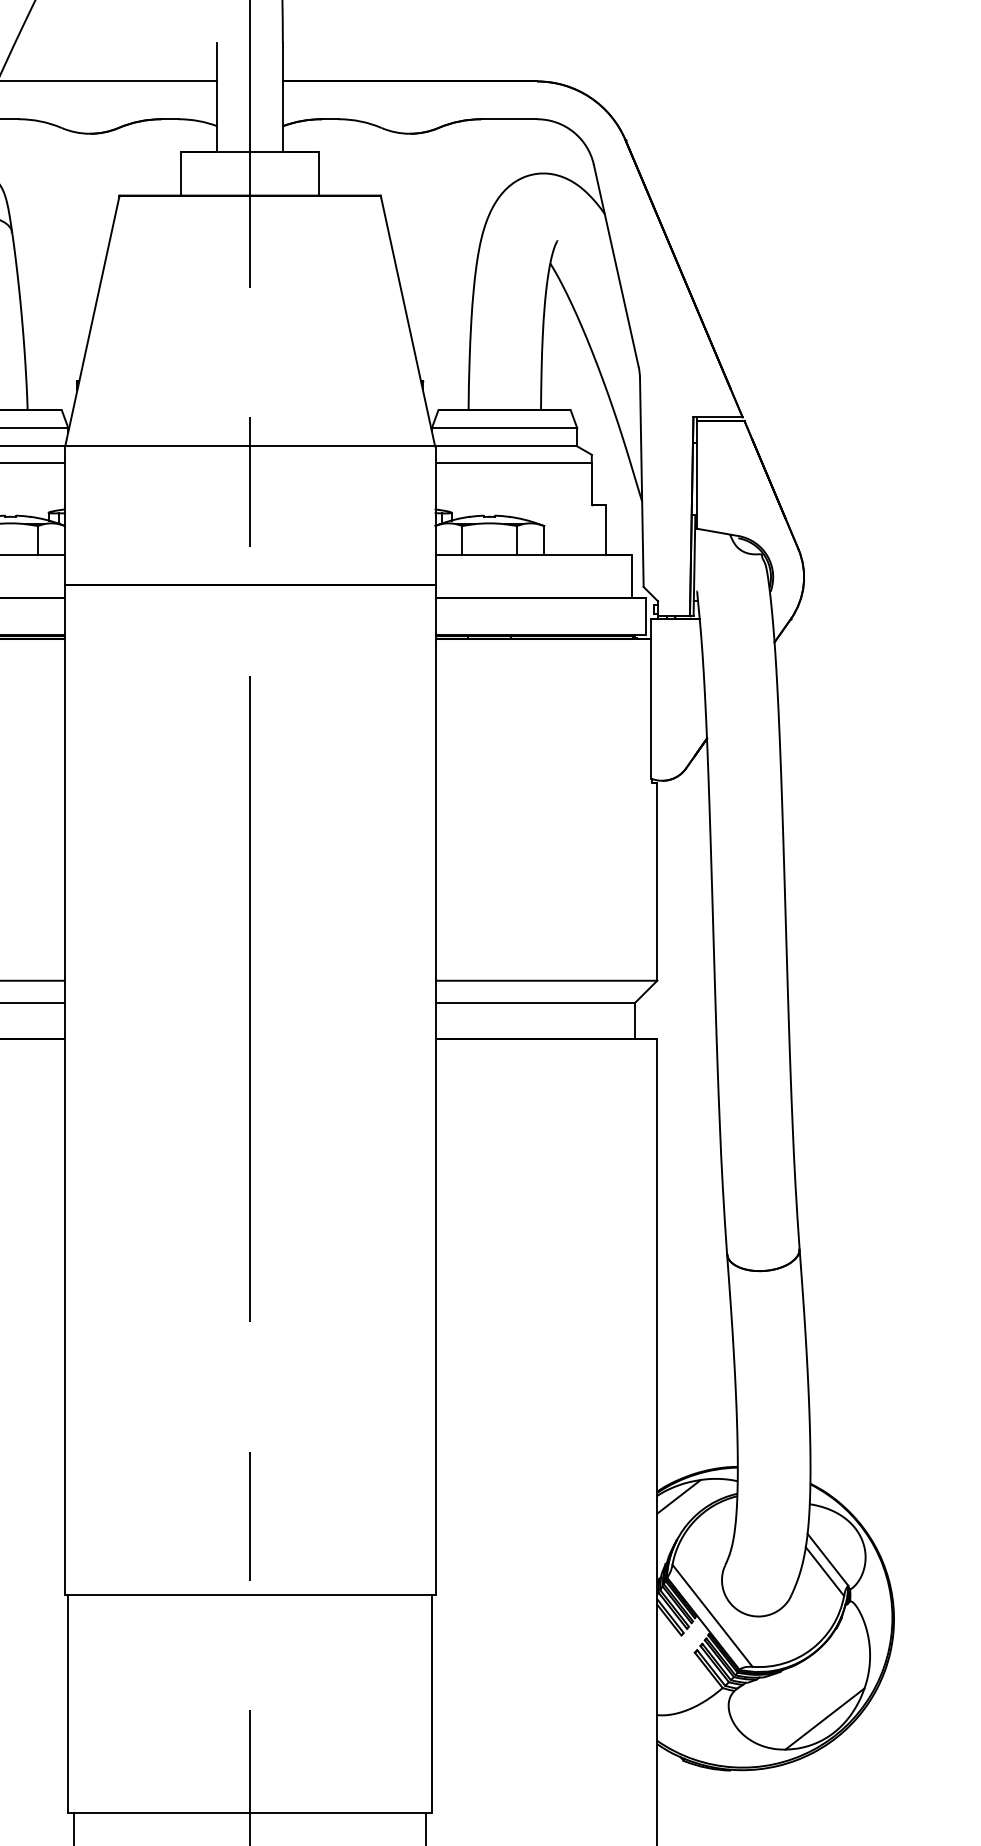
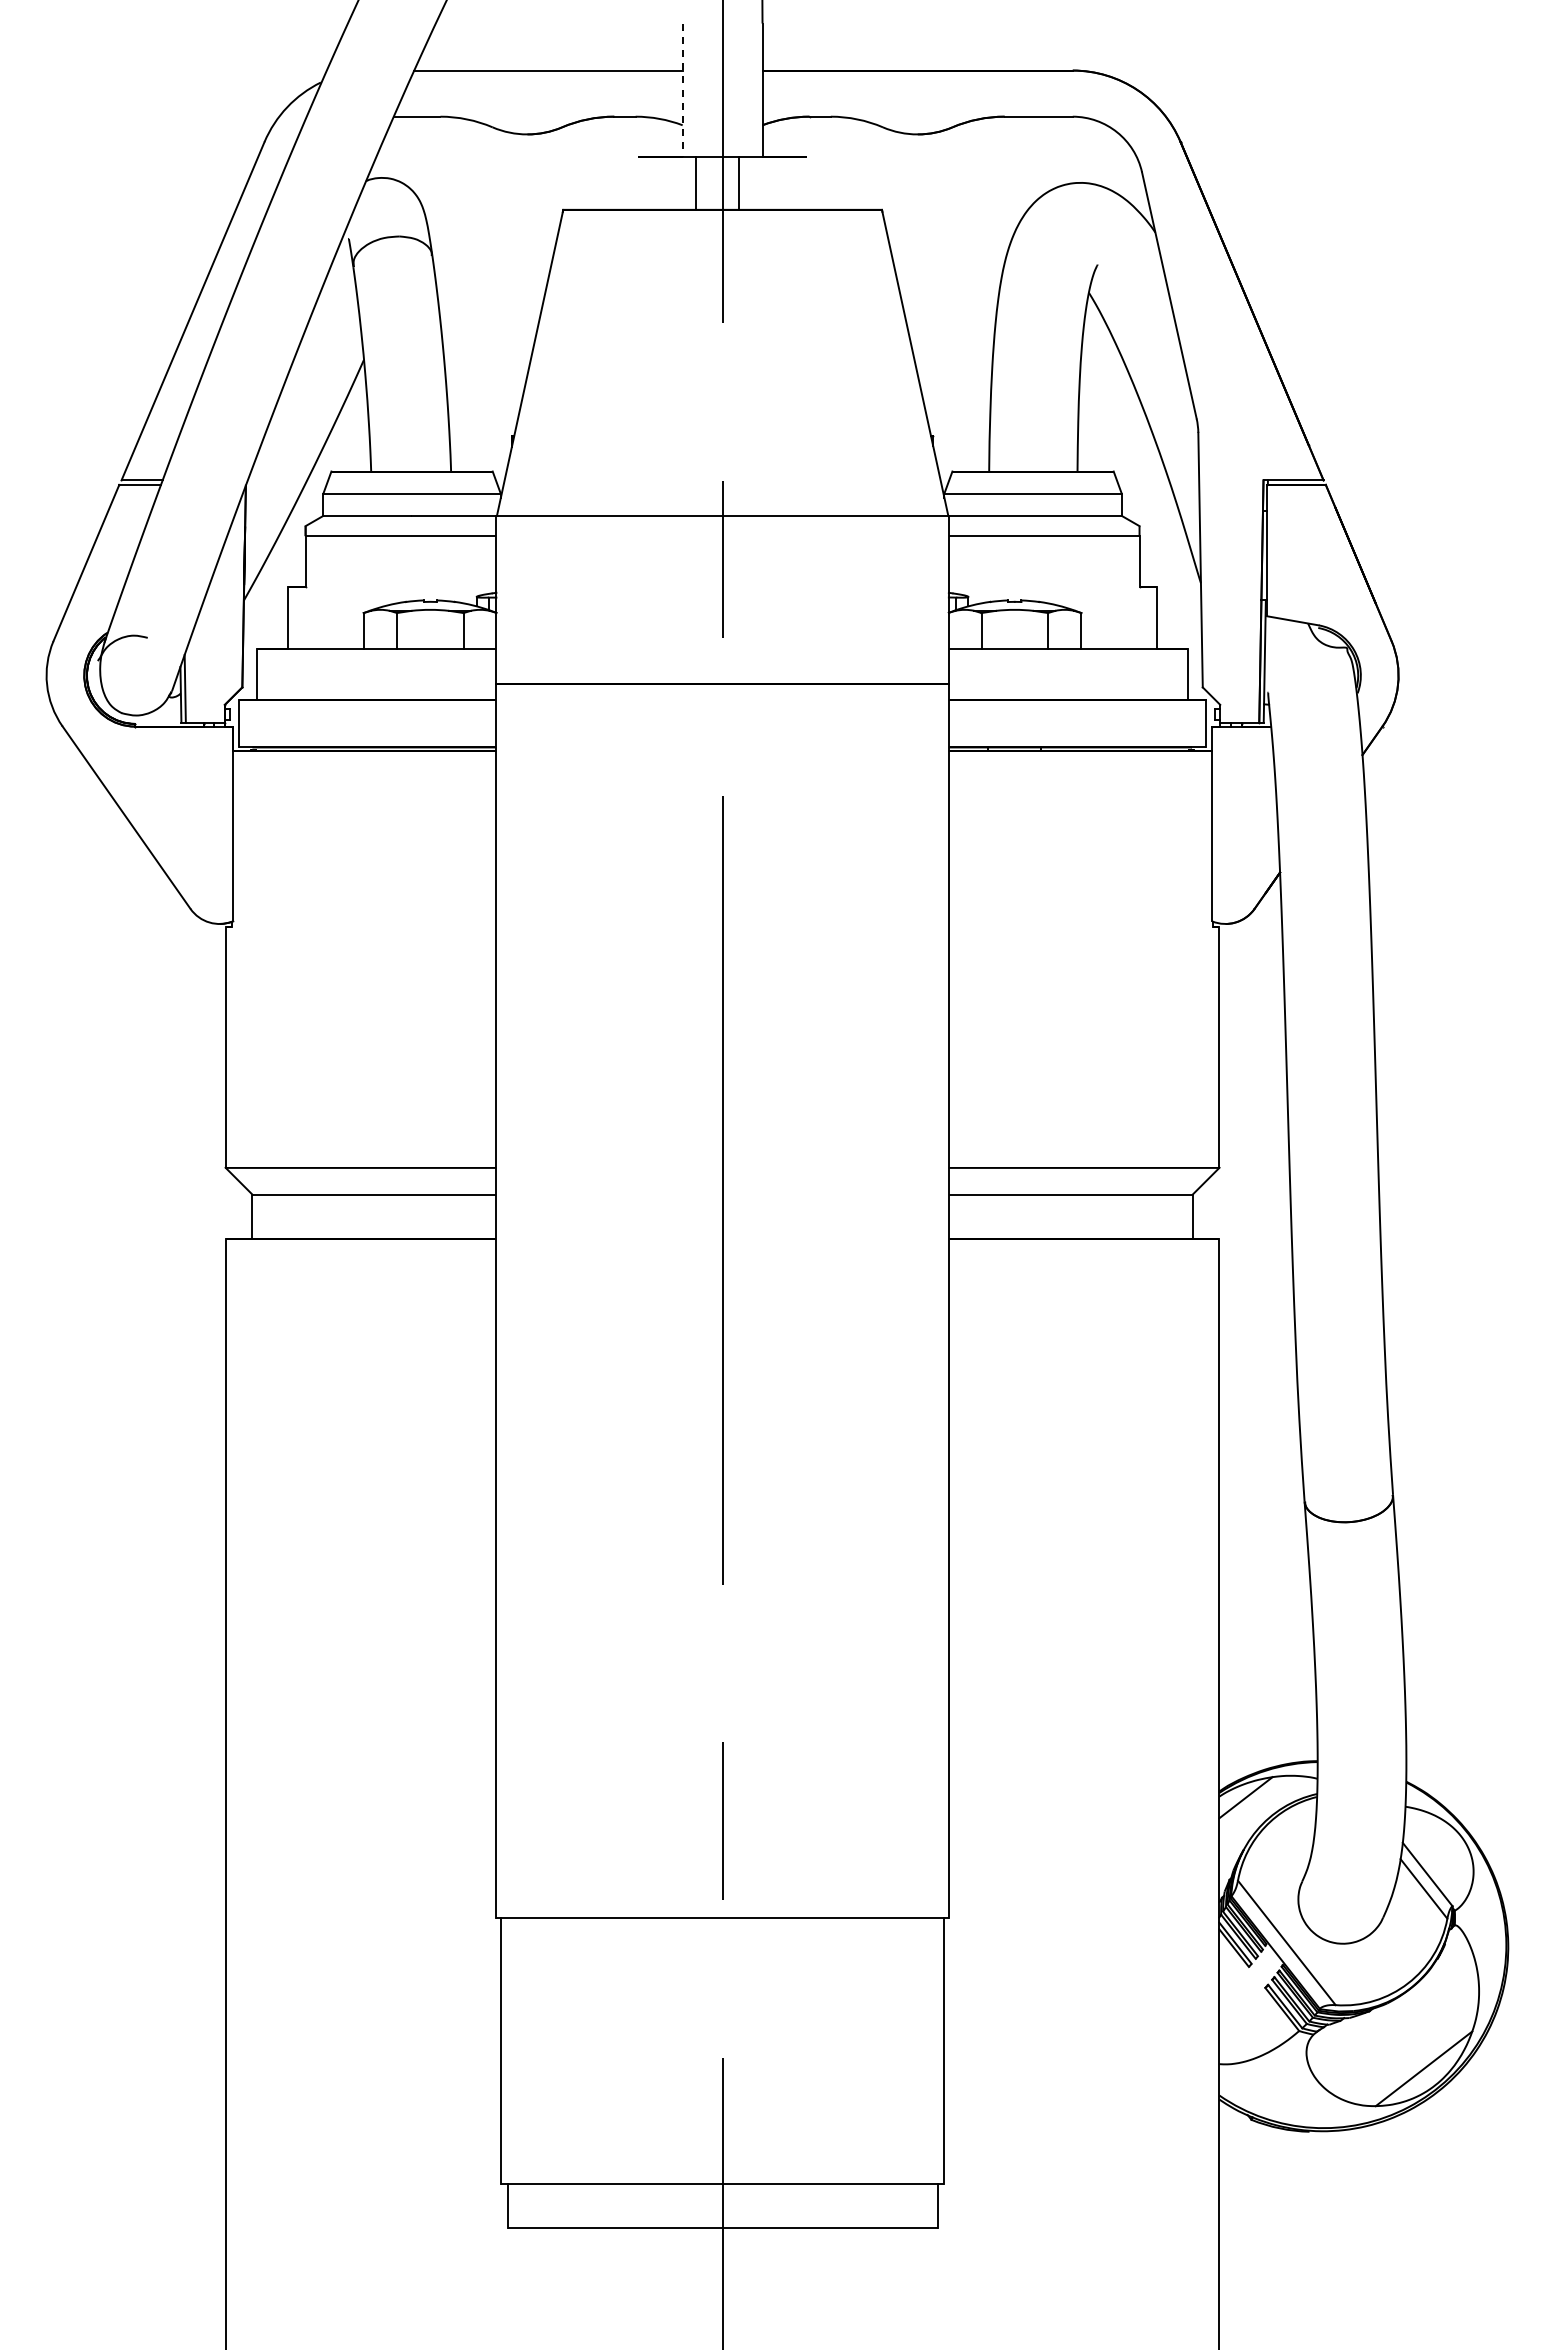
line: (217, 97) -> (682, 90), solid -> dashed
line: (181, 173) -> (696, 182), moved
line: (318, 173) -> (738, 182), moved

